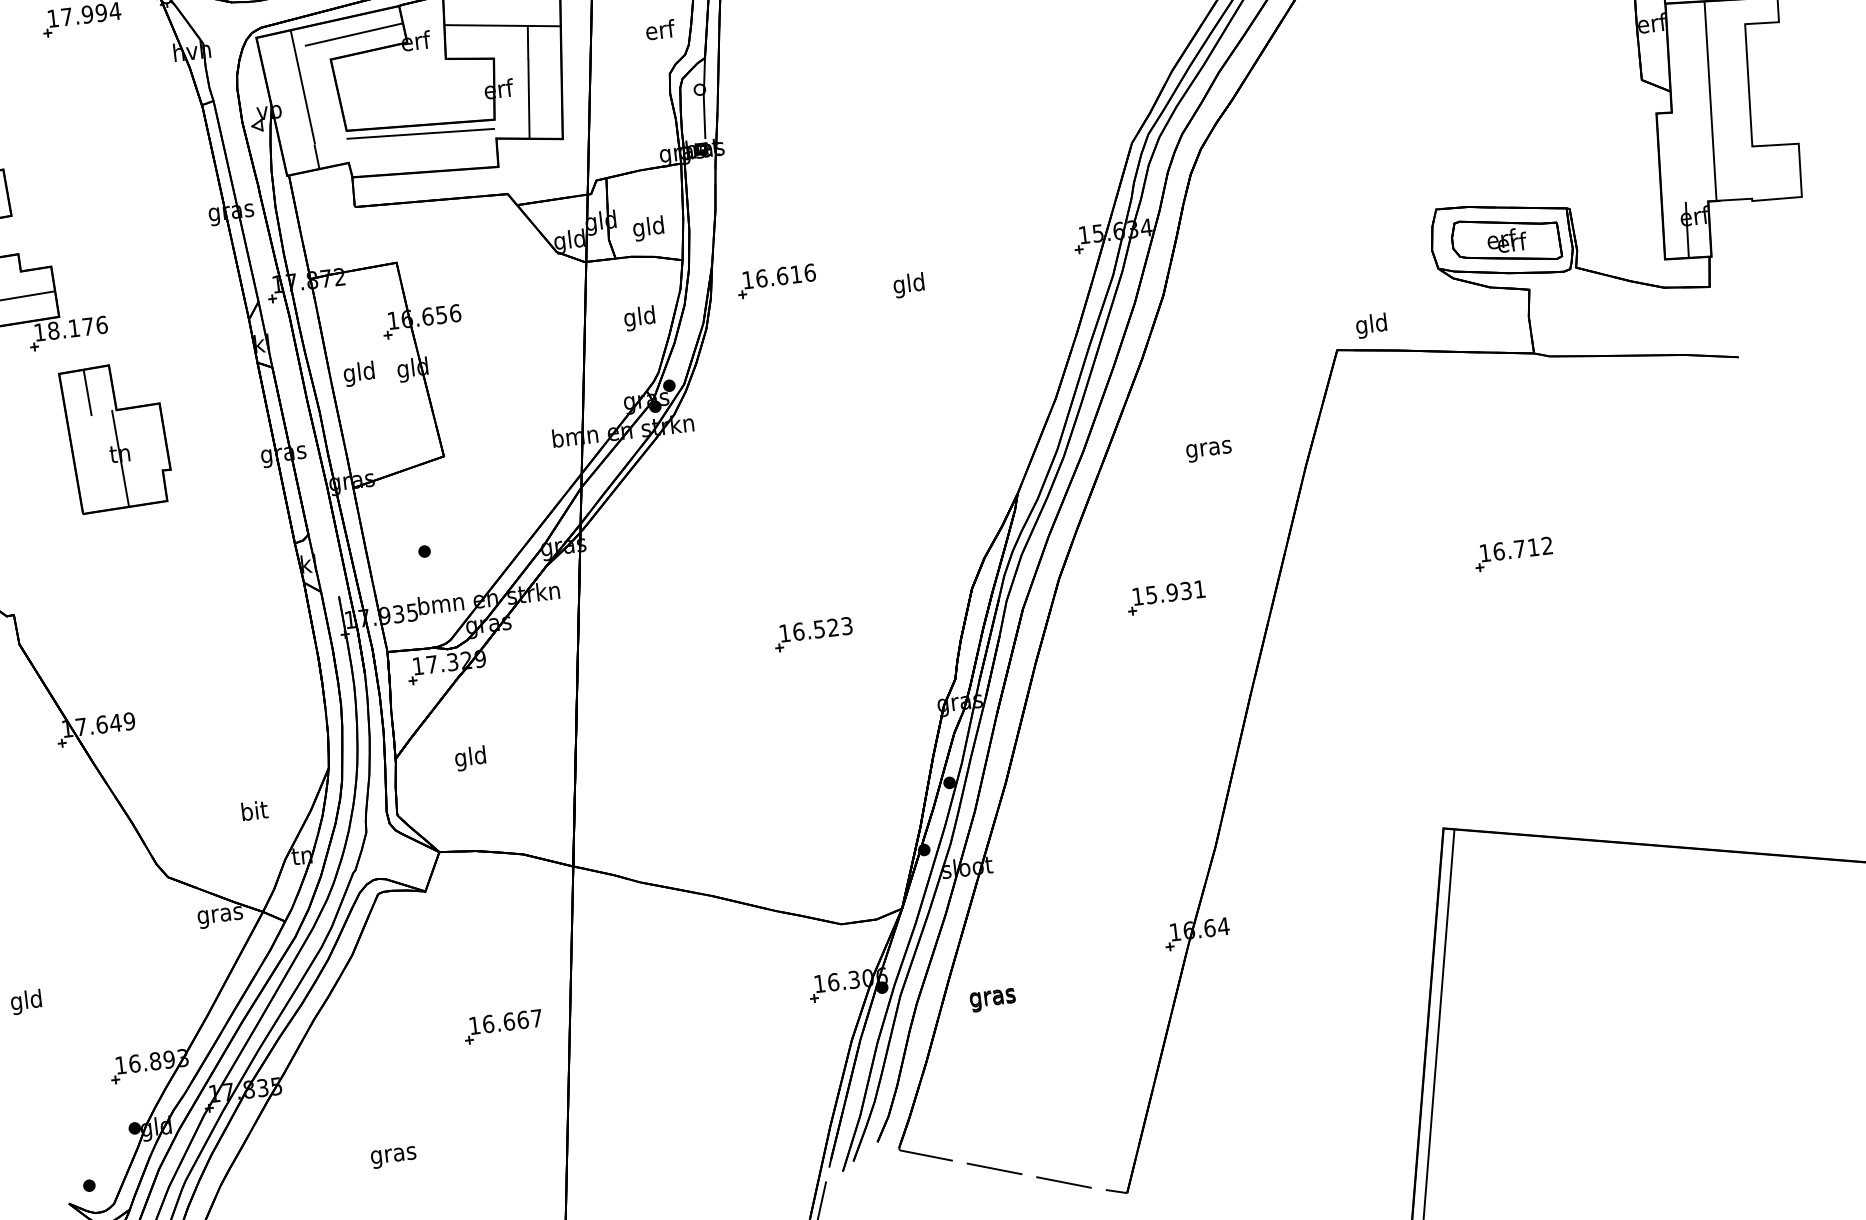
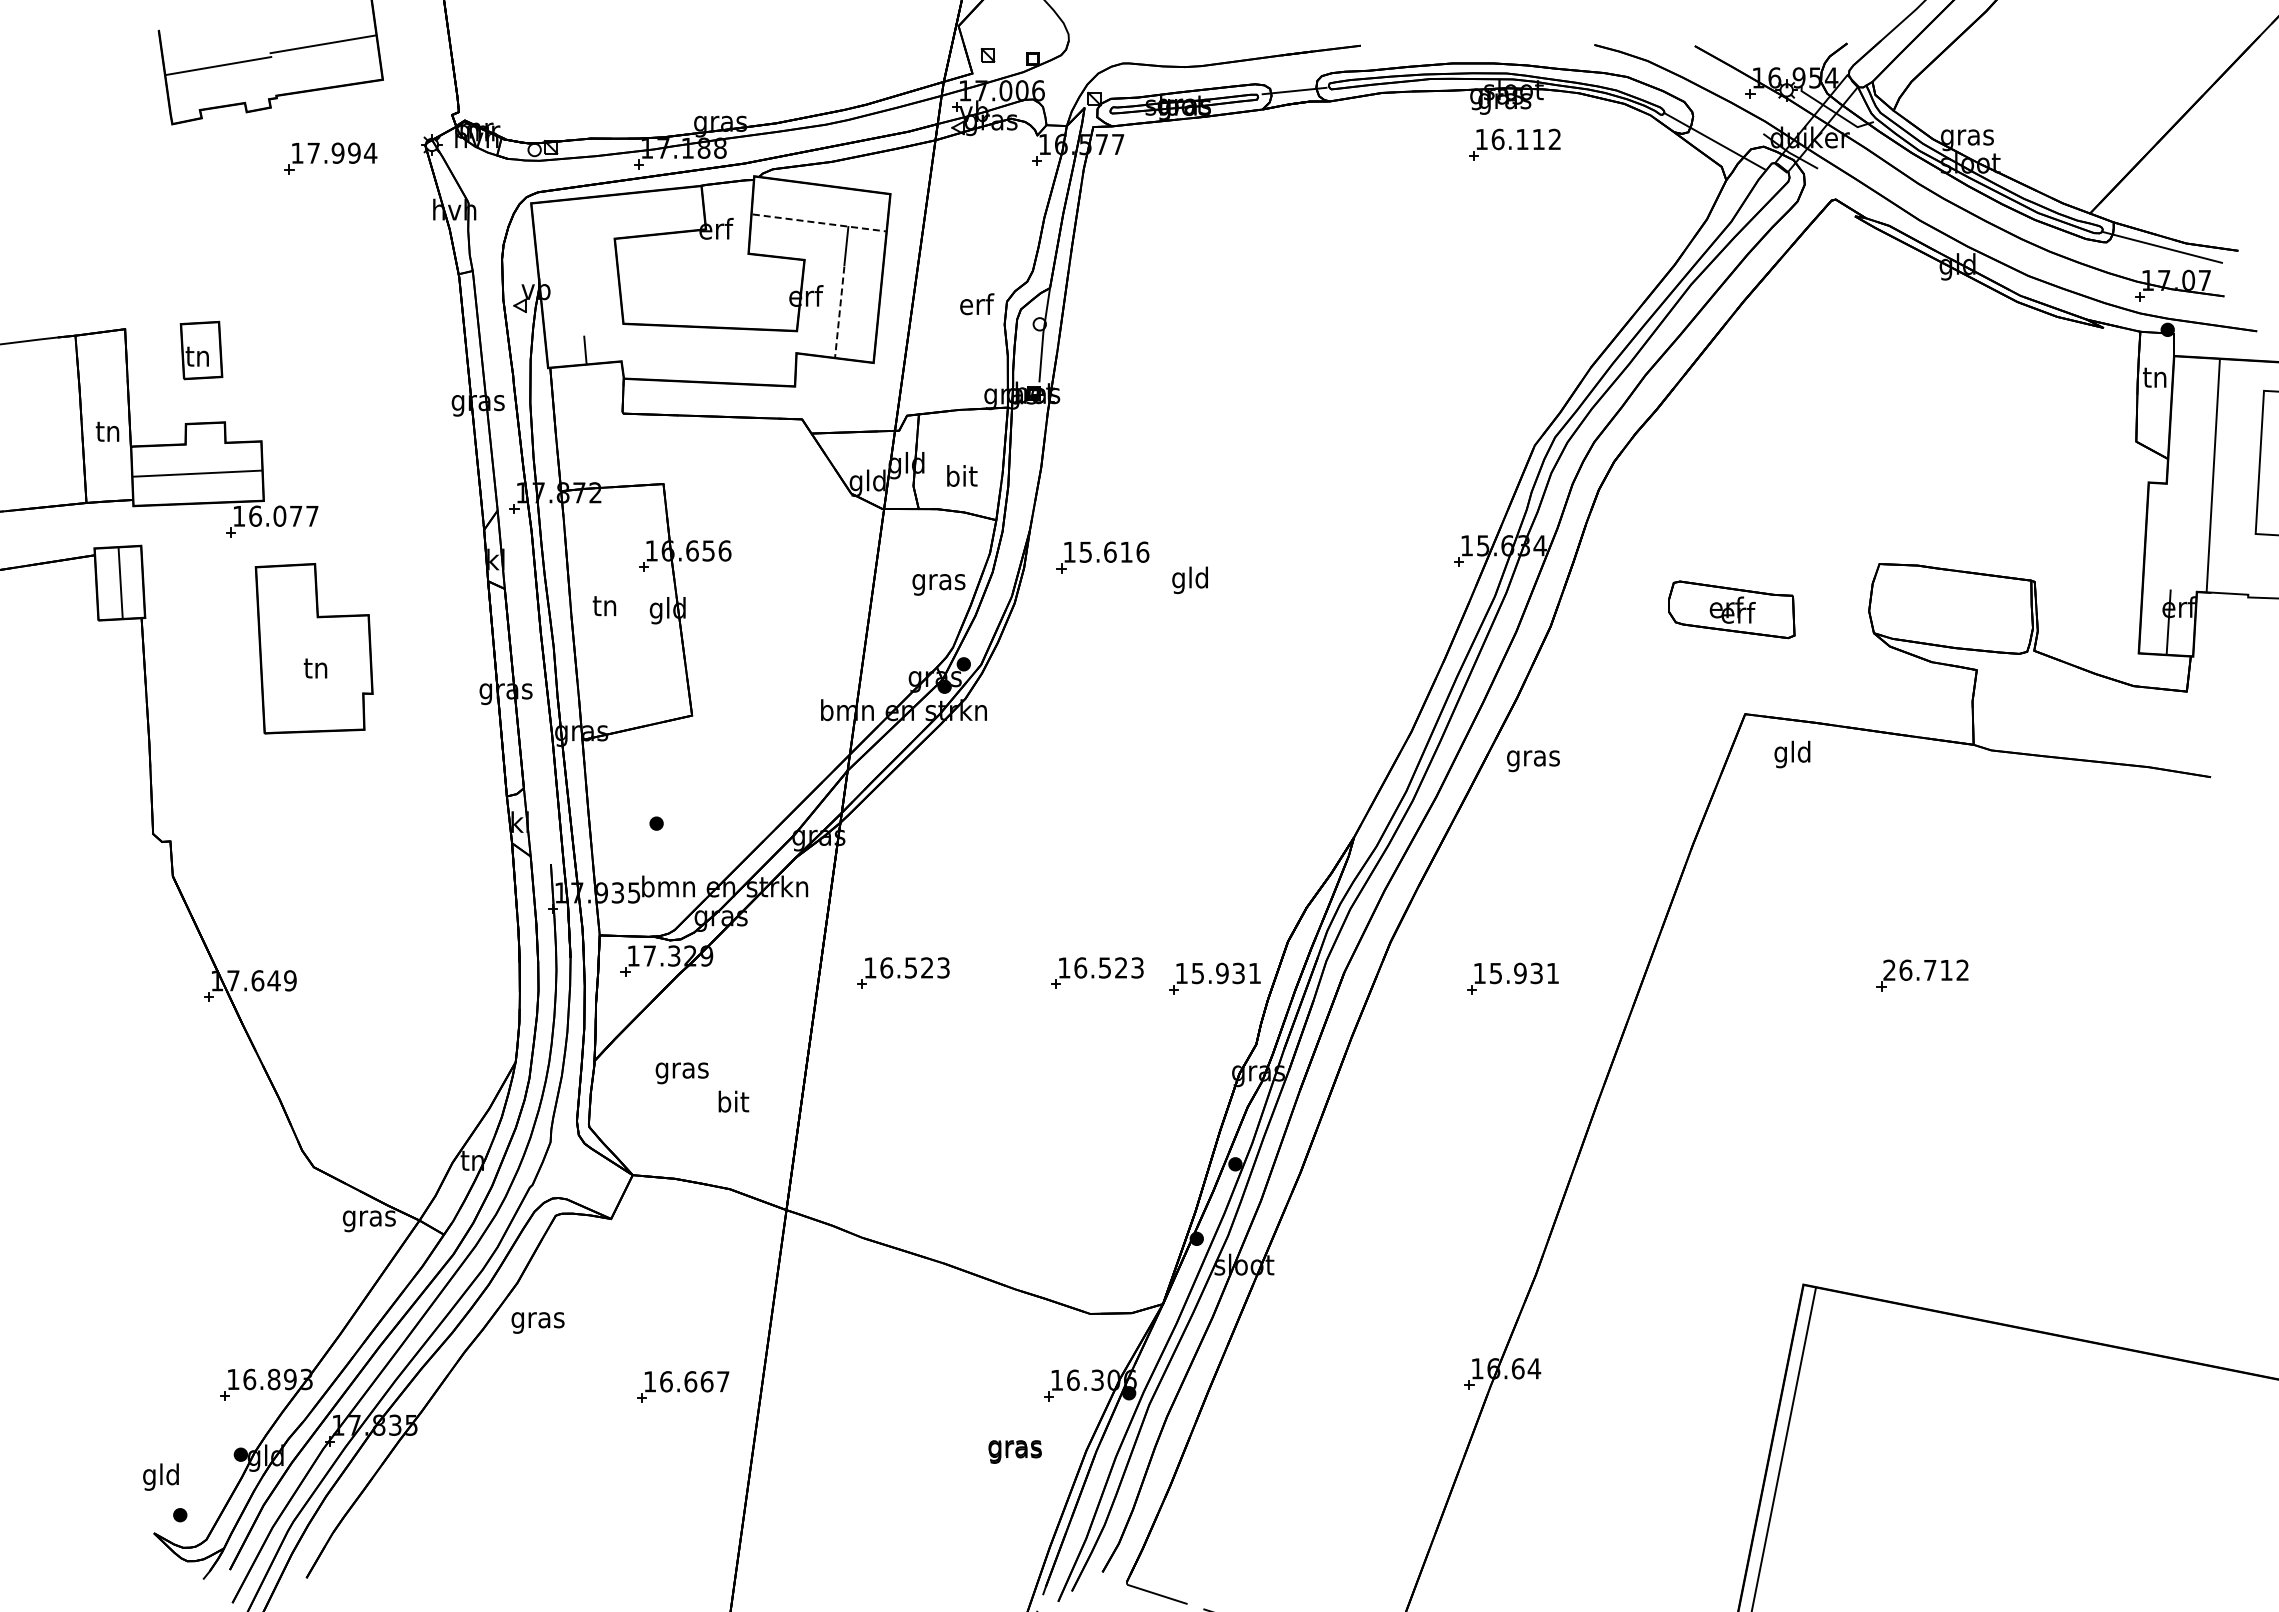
text: (1651, 22) -> (2155, 376), erf -> tn
line: (502, 26) -> (819, 223), solid -> dashed
text: (660, 30) -> (977, 304), moved
line: (354, 34) -> (645, 212), removed
line: (302, 86) -> (578, 266), removed
line: (528, 99) -> (839, 312), solid -> dashed
line: (421, 133) -> (709, 337), removed
text: (648, 228) -> (960, 478), gld -> bit
part: (1506, 240) -> (1731, 609), moved
text: (761, 277) -> (1085, 551), 16.616 -> 15.616
text: (908, 285) -> (1189, 580), moved
text: (639, 318) -> (938, 581), gld -> gras
text: (1371, 325) -> (1792, 754), moved
text: (77, 327) -> (283, 515), 18.176 -> 16.077
text: (358, 373) -> (604, 607), gld -> tn
line: (87, 392) -> (286, 592), removed
text: (1209, 451) -> (1533, 761), moved
line: (120, 458) -> (315, 673), removed
text: (1485, 552) -> (1889, 969), 16.712 -> 26.712
part: (913, 627) -> (1214, 978), added
part: (648, 653) -> (903, 972), added
text: (470, 758) -> (681, 1070), gld -> gras
text: (254, 810) -> (733, 1101), moved
text: (992, 999) -> (1014, 1451), moved
text: (25, 1001) -> (160, 1476), moved
text: (393, 1157) -> (537, 1322), moved

